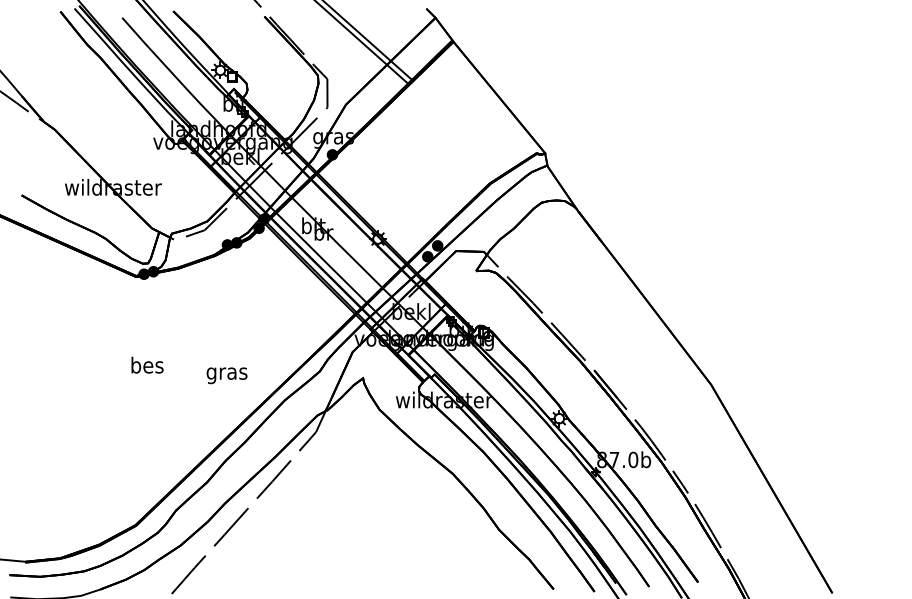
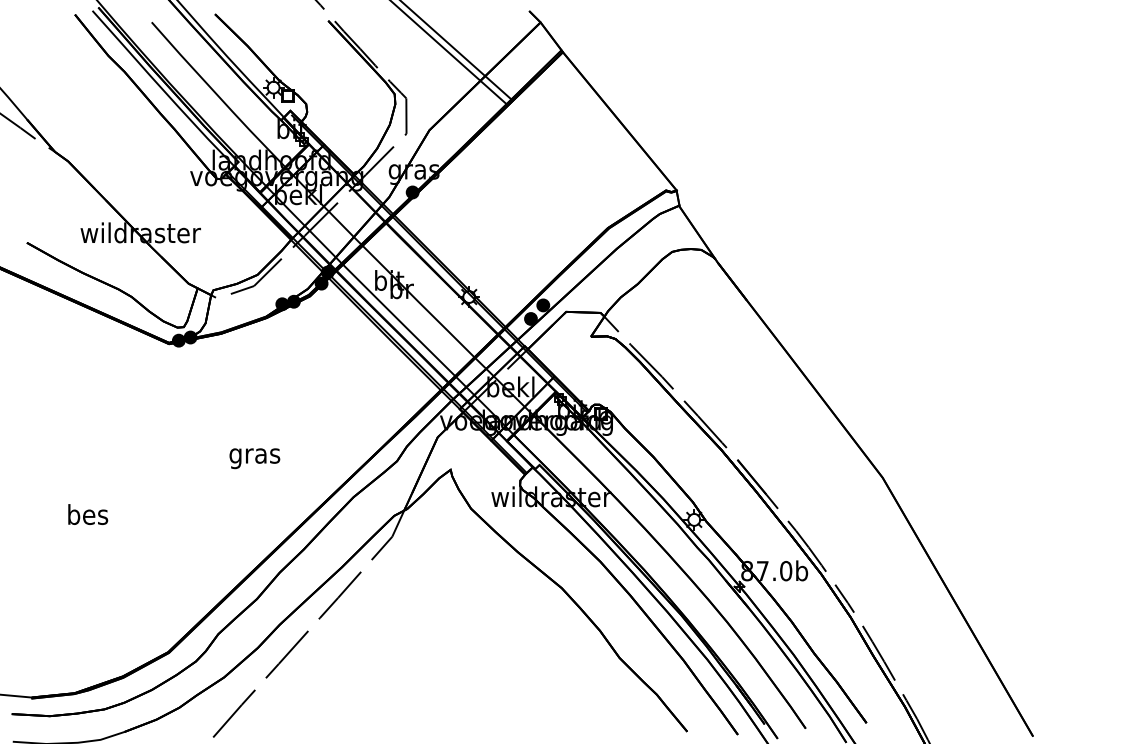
text: (147, 365) -> (88, 514), moved
text: (226, 375) -> (254, 458), moved

